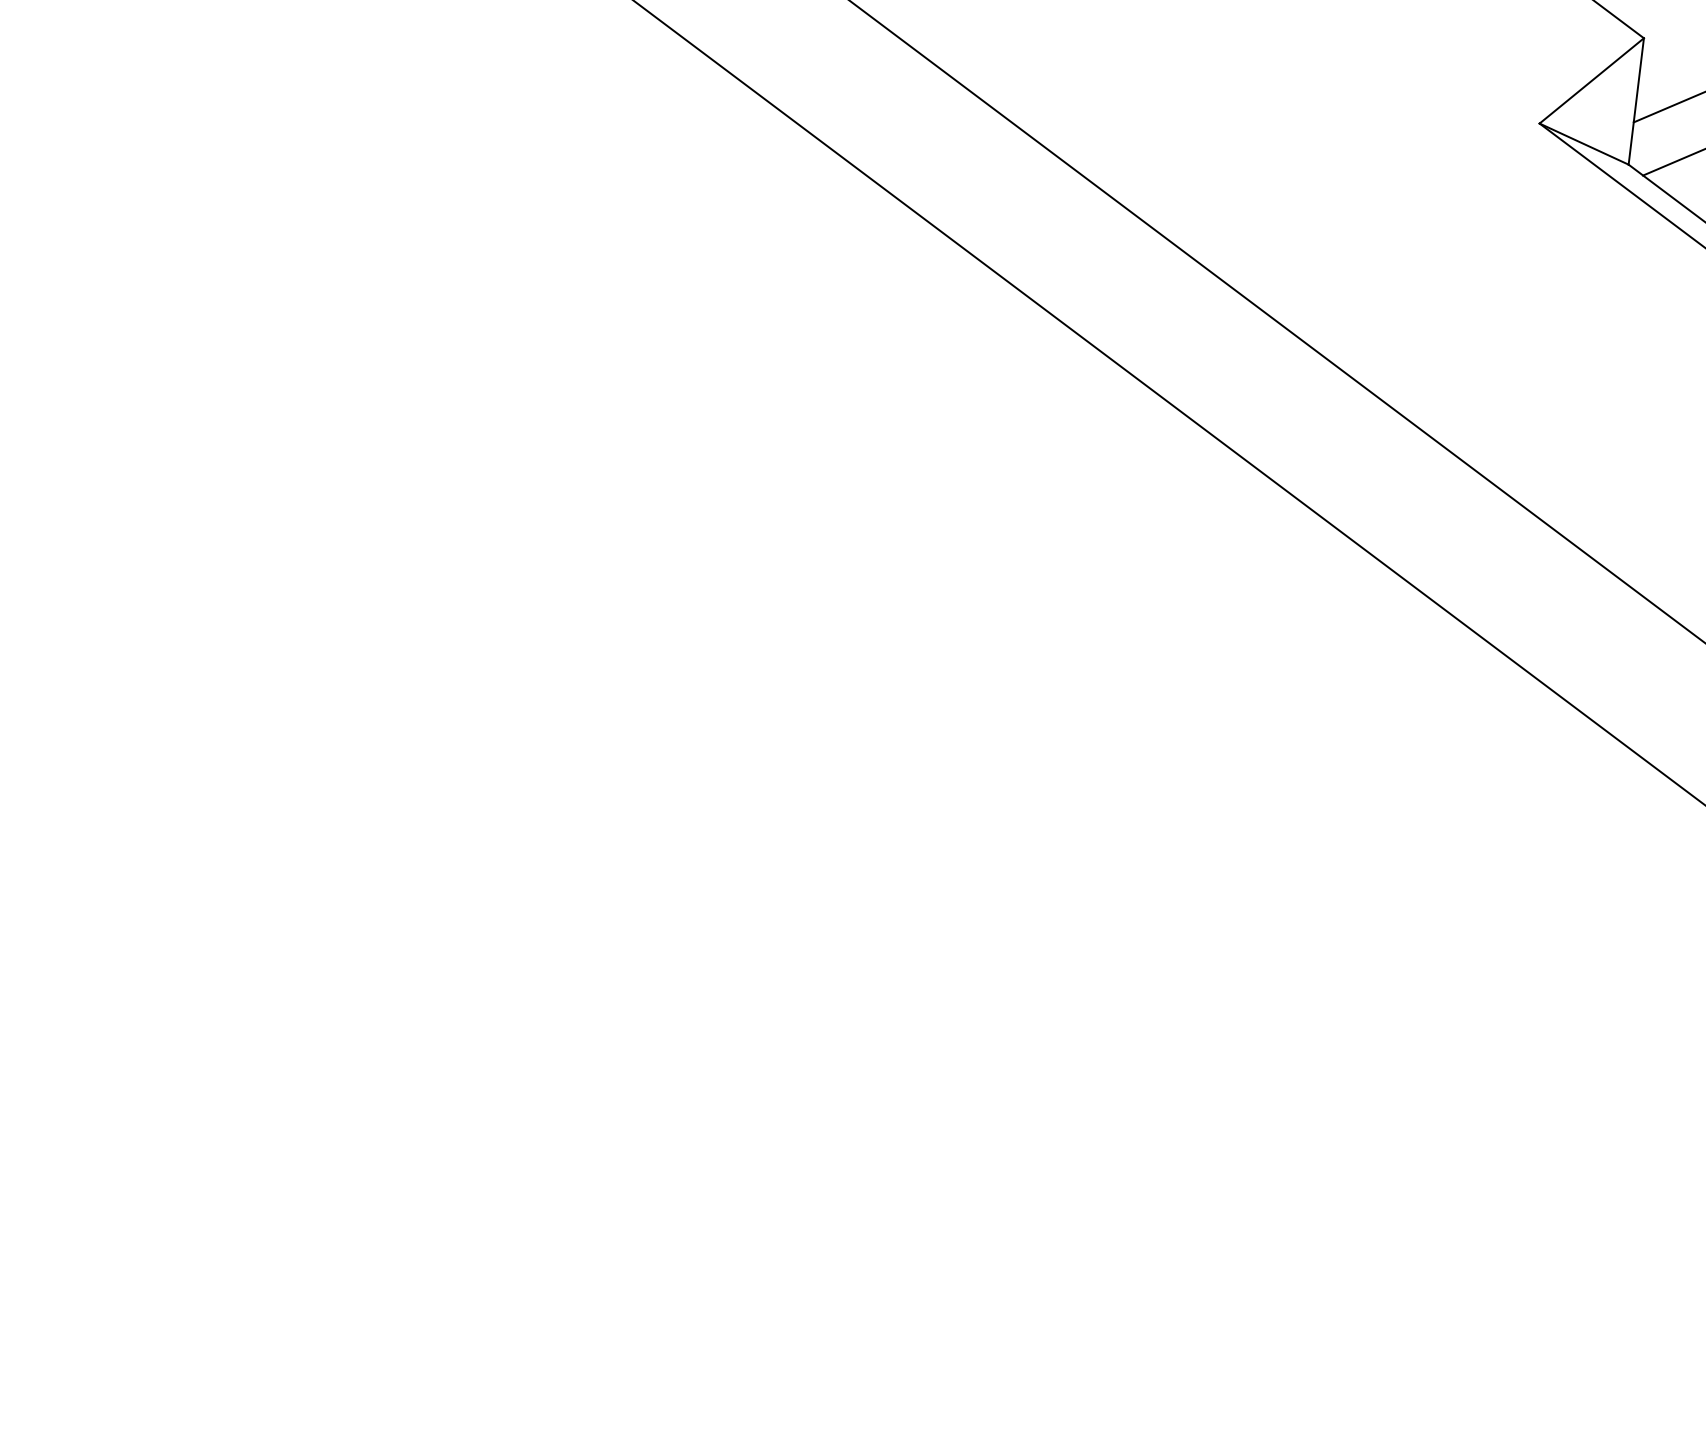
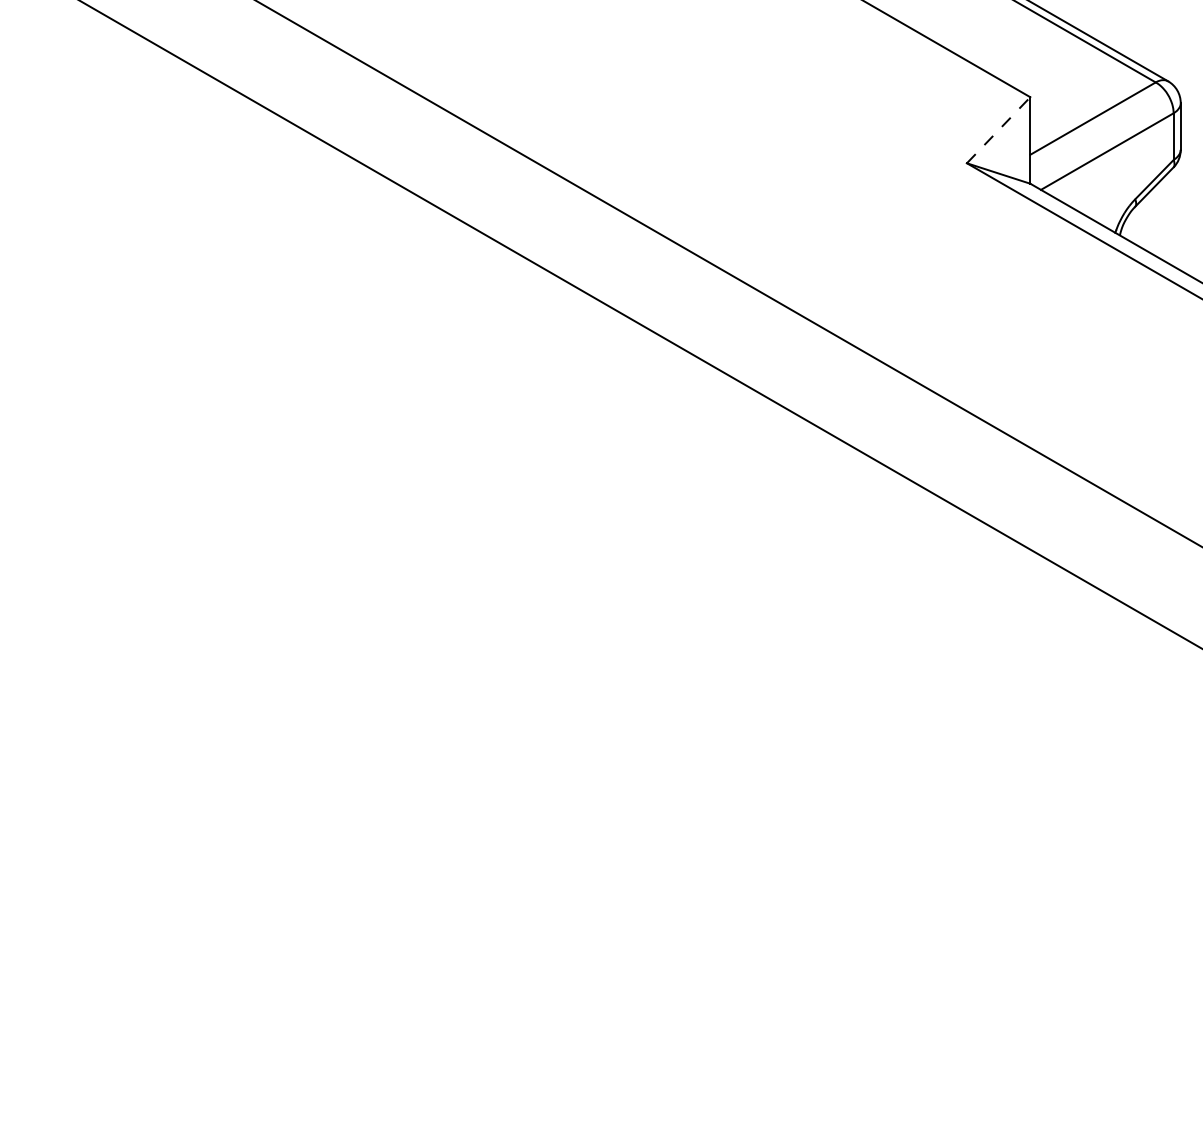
line: (1591, 81) -> (998, 130), solid -> dashed

